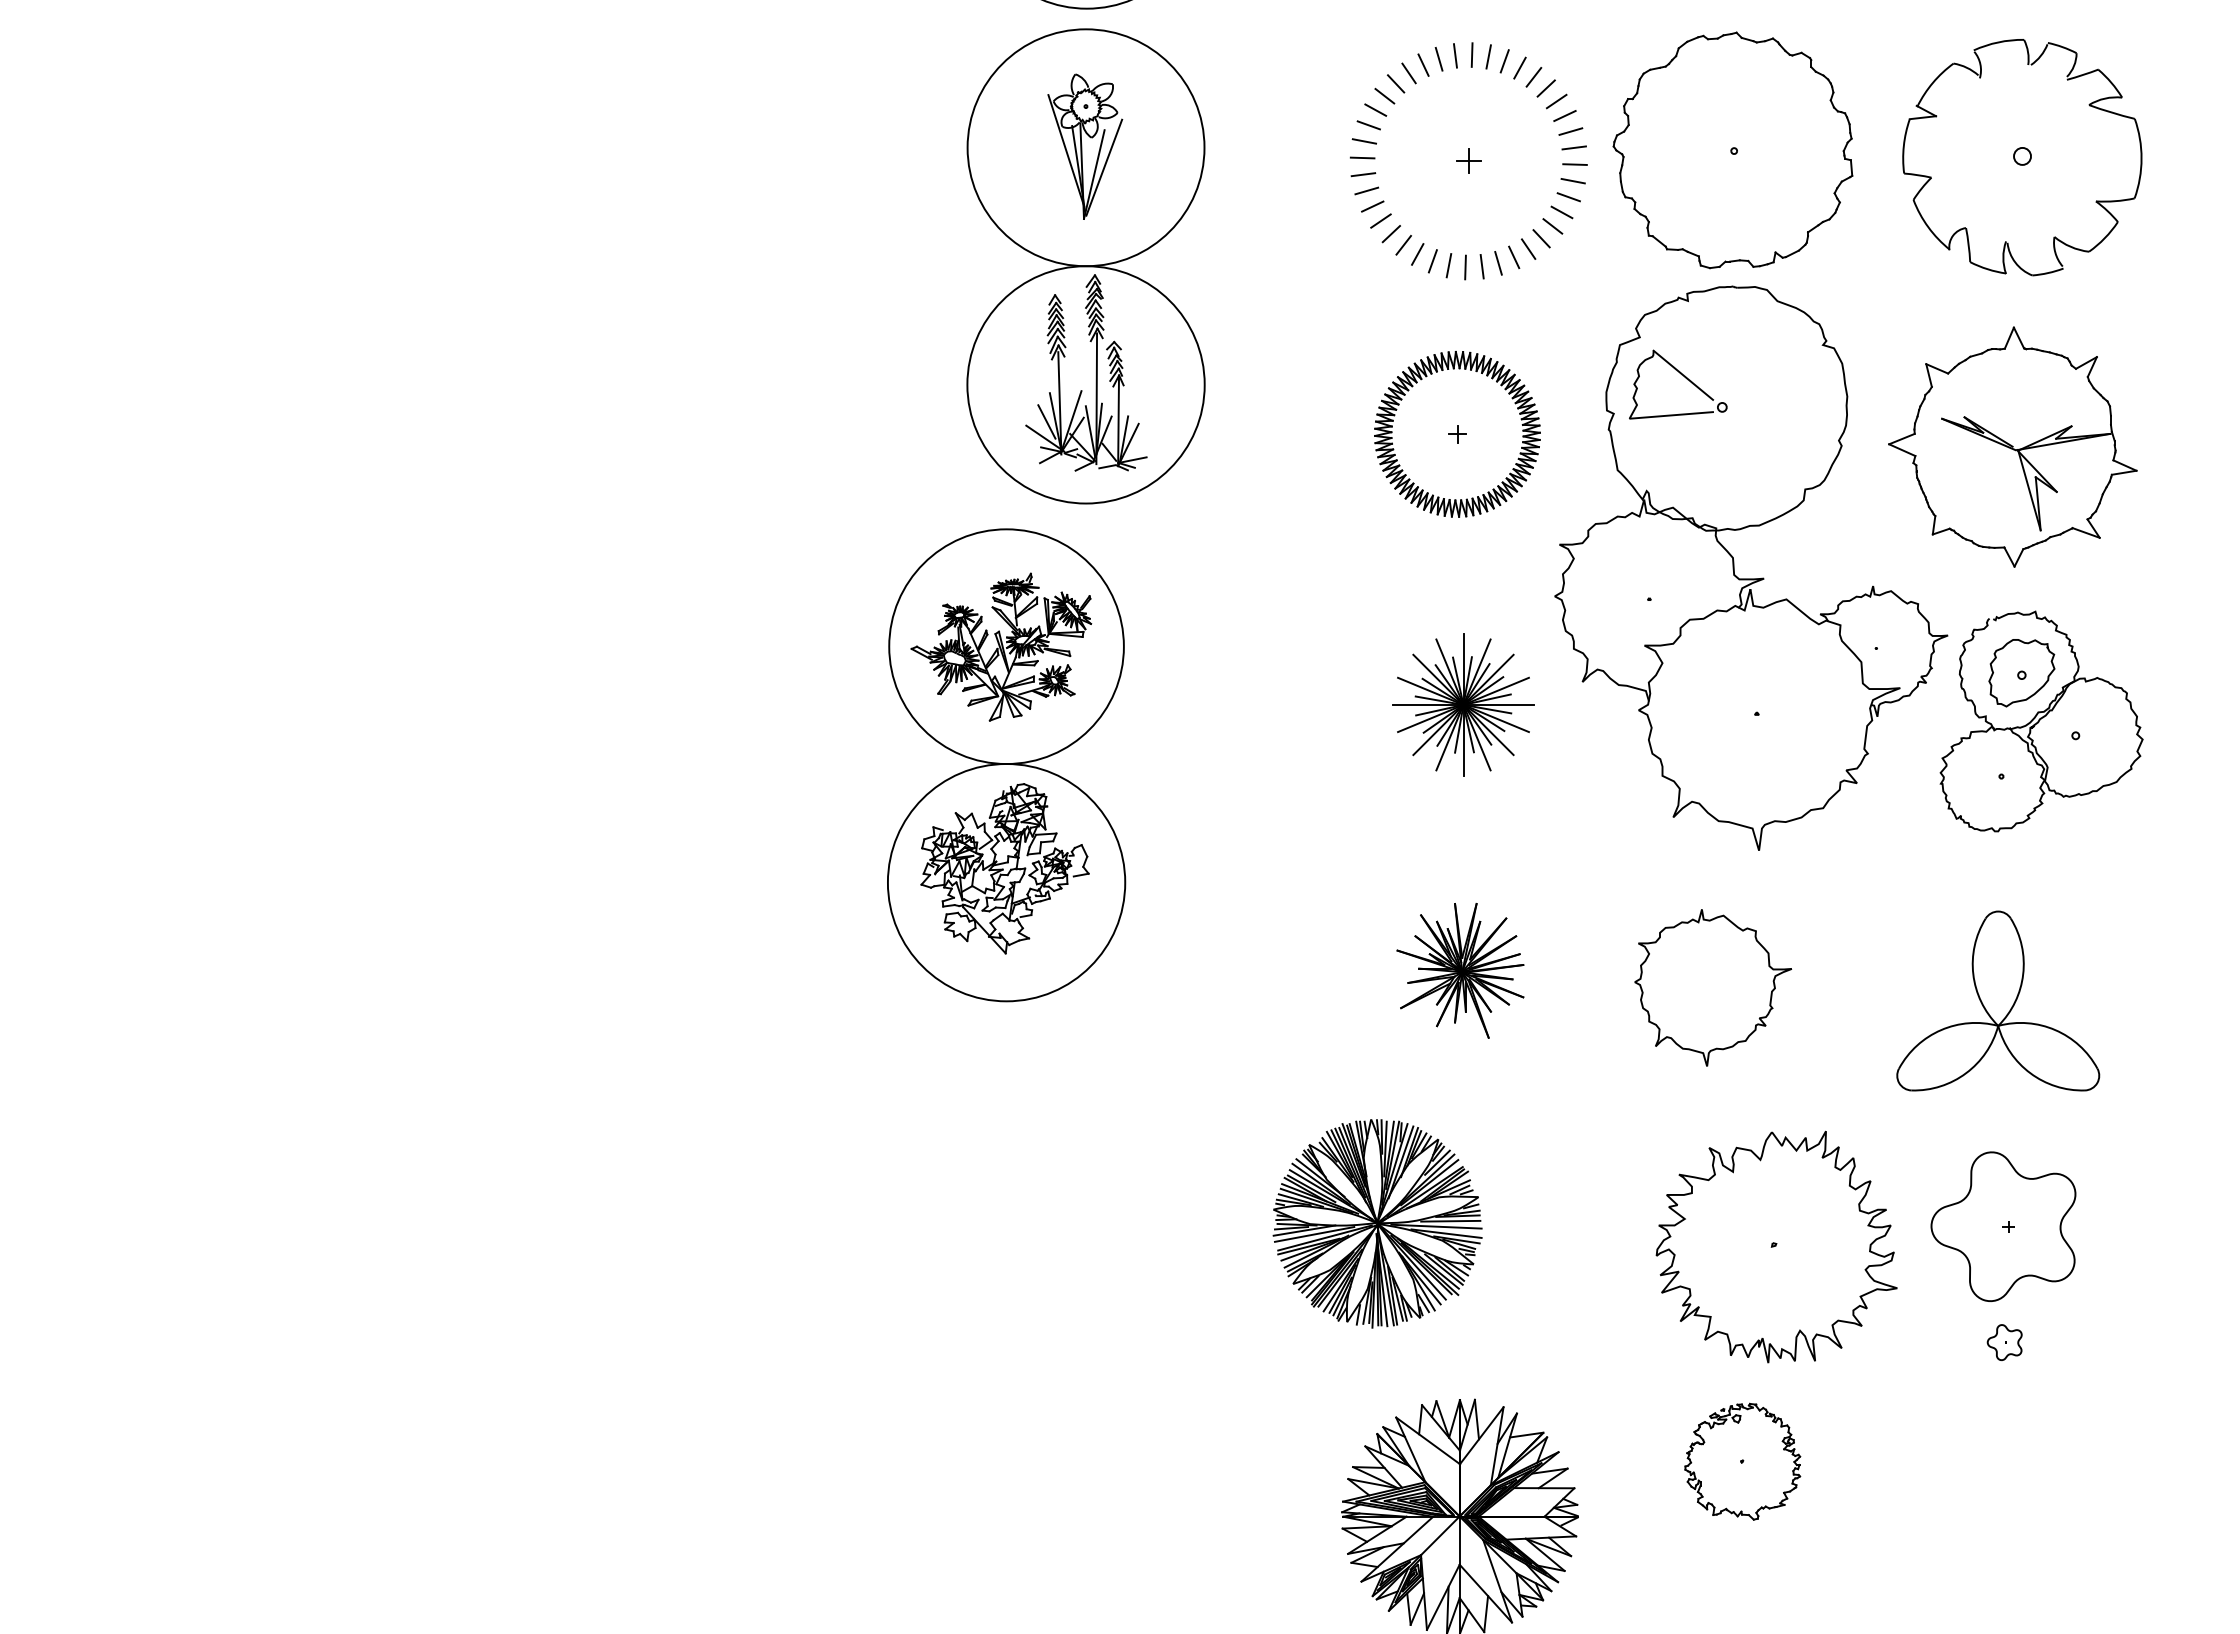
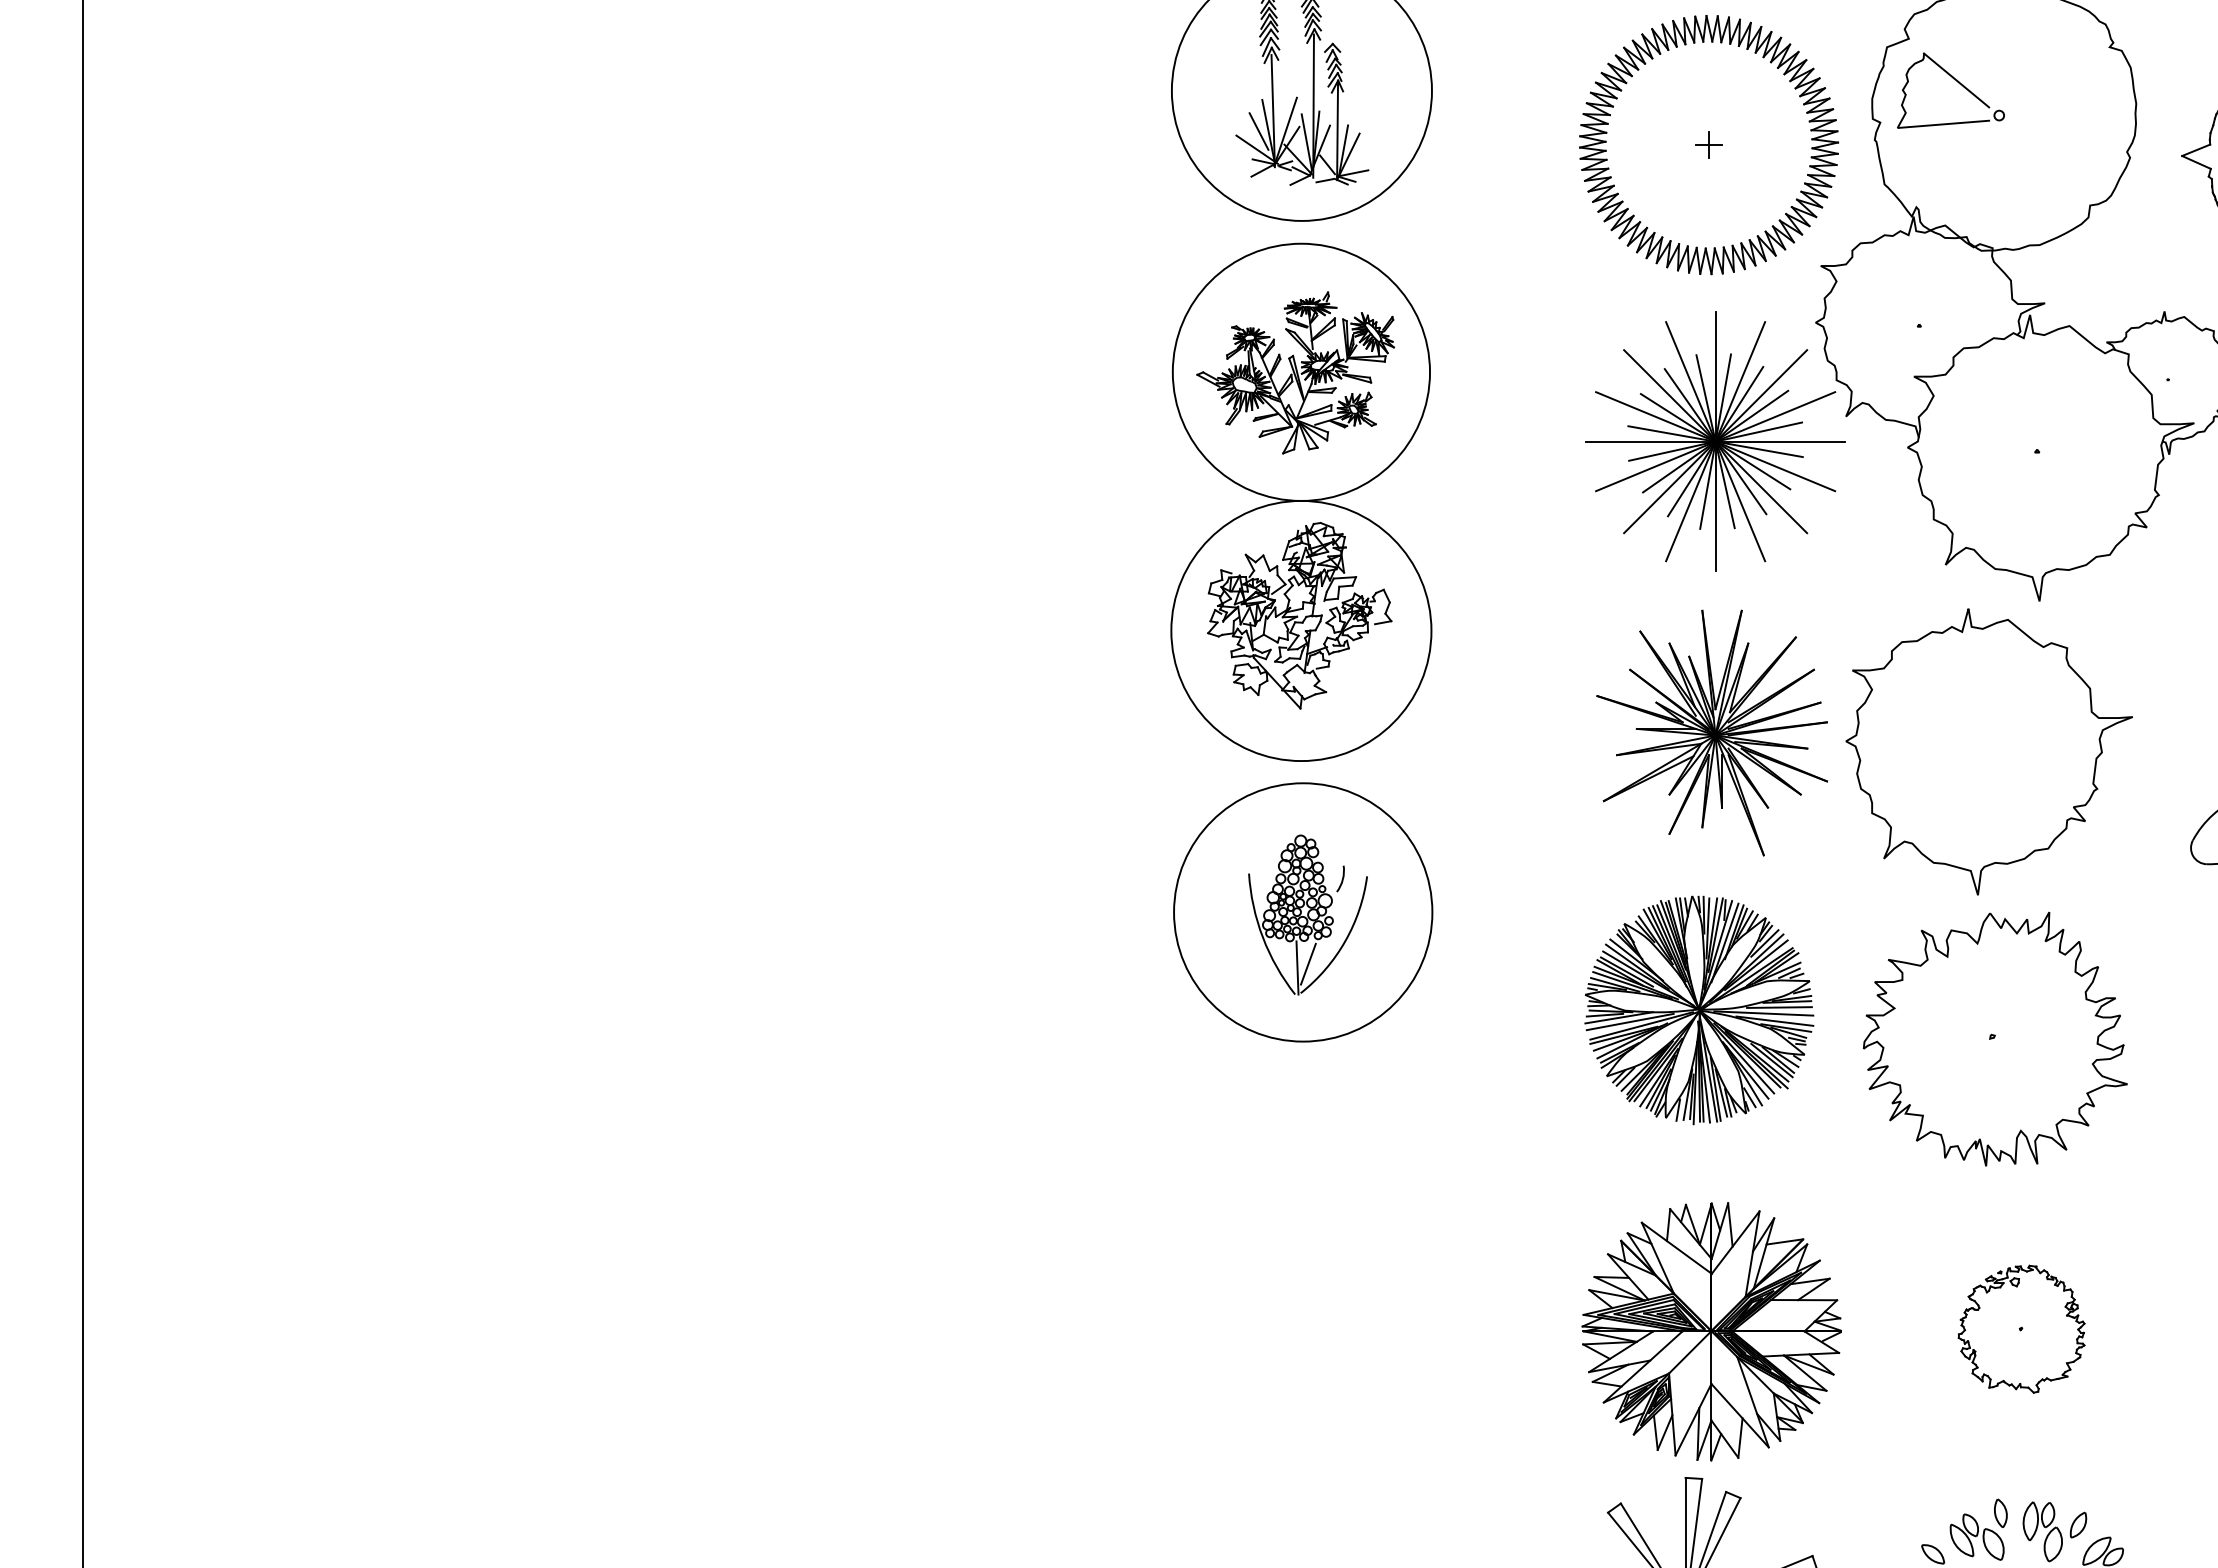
part: (1457, 434) -> (1709, 145), size x1.43
part: (1463, 704) -> (1715, 441), size x1.67
part: (1006, 765) -> (1301, 502), moved
part: (1460, 970) -> (1712, 732), size x1.67
part: (1713, 987) -> (1989, 751), size x1.67
part: (1086, 1134) -> (1302, 912), added
part: (1377, 1223) -> (1699, 1010), moved
part: (1776, 1246) -> (1995, 1038), moved
part: (1742, 1461) -> (2021, 1328), moved

